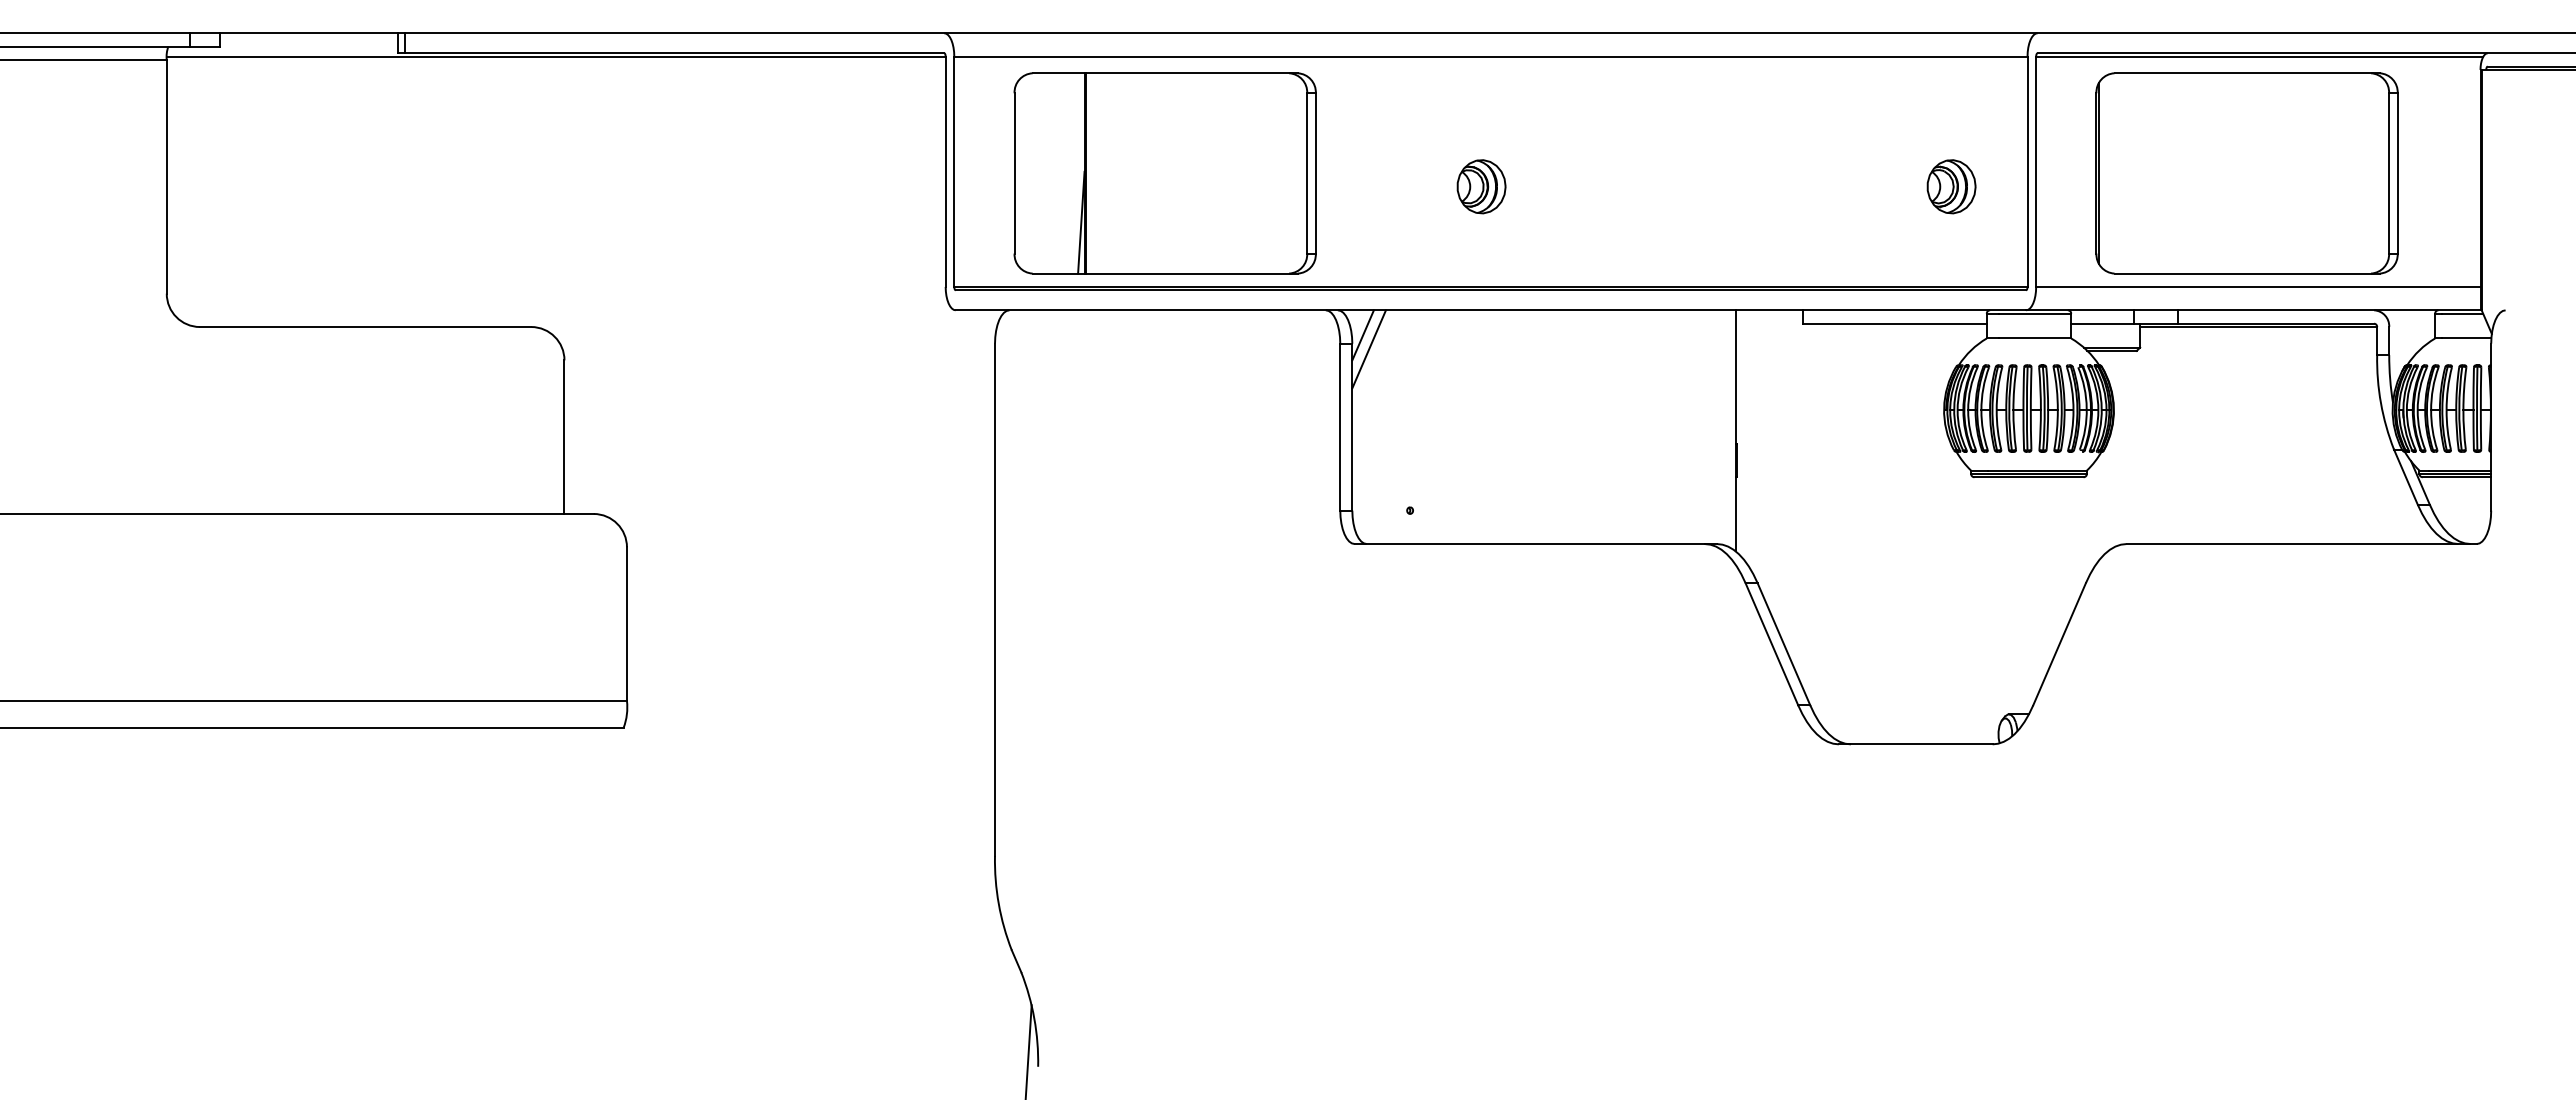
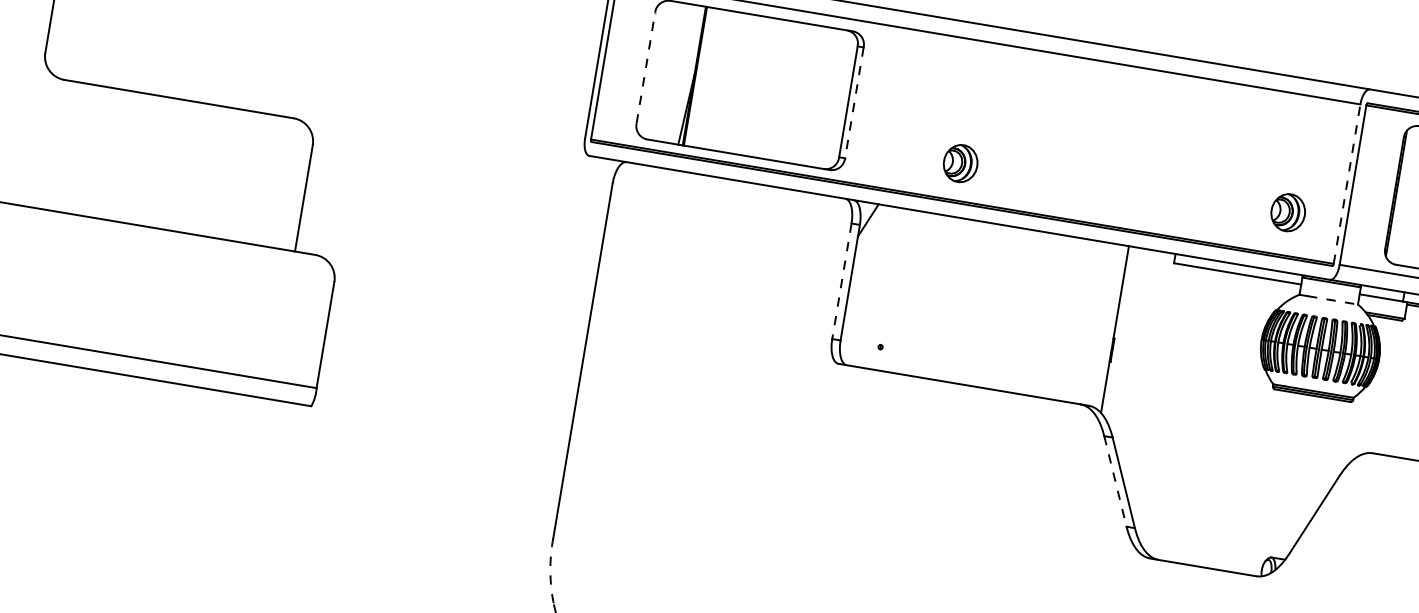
line: (2027, 171) -> (1347, 183), solid -> dashed
line: (1014, 172) -> (645, 67), solid -> dashed
line: (1315, 173) -> (854, 102), solid -> dashed
part: (1481, 186) -> (960, 163), moved
part: (1951, 186) -> (1288, 212), moved
line: (2035, 338) -> (1333, 300), solid -> dashed
line: (1368, 349) -> (870, 230), removed
line: (1340, 427) -> (842, 281), solid -> dashed
line: (1772, 644) -> (1115, 481), solid -> dashed
arc: (998, 904) -> (550, 572), solid -> dashed

